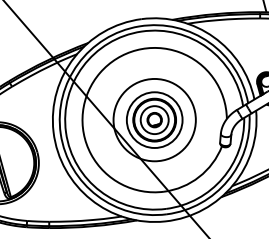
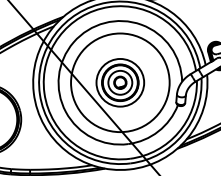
circle: (154, 119) -> (120, 82), size x1.4

